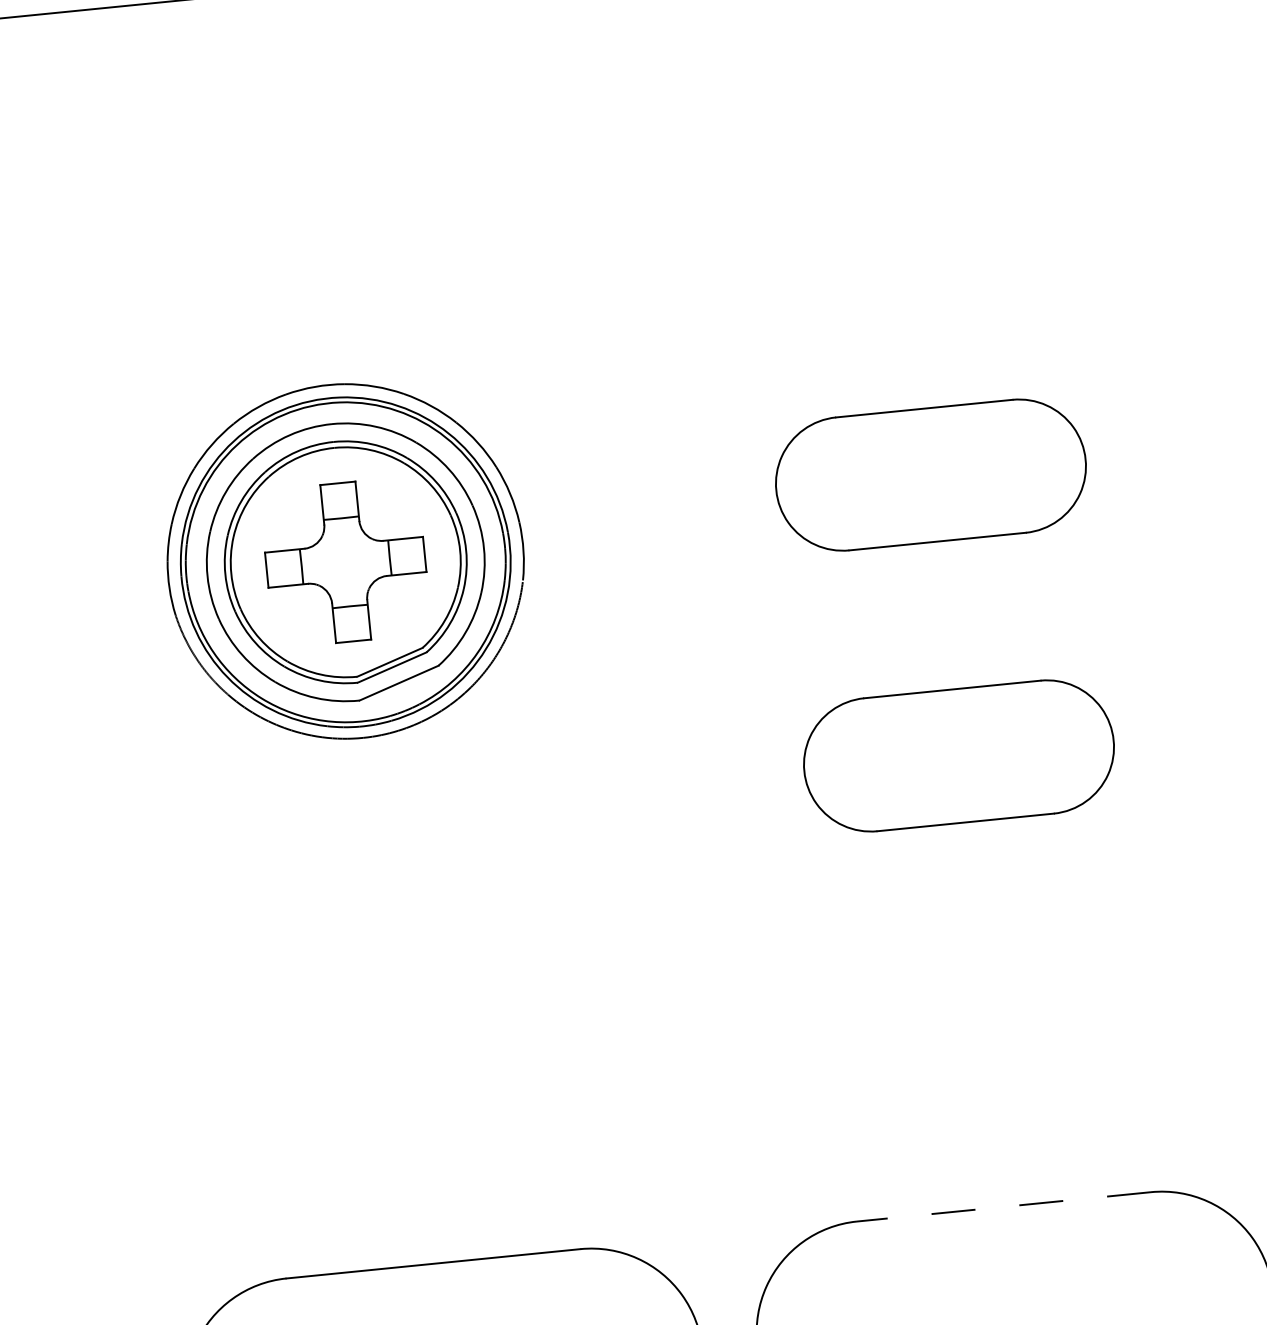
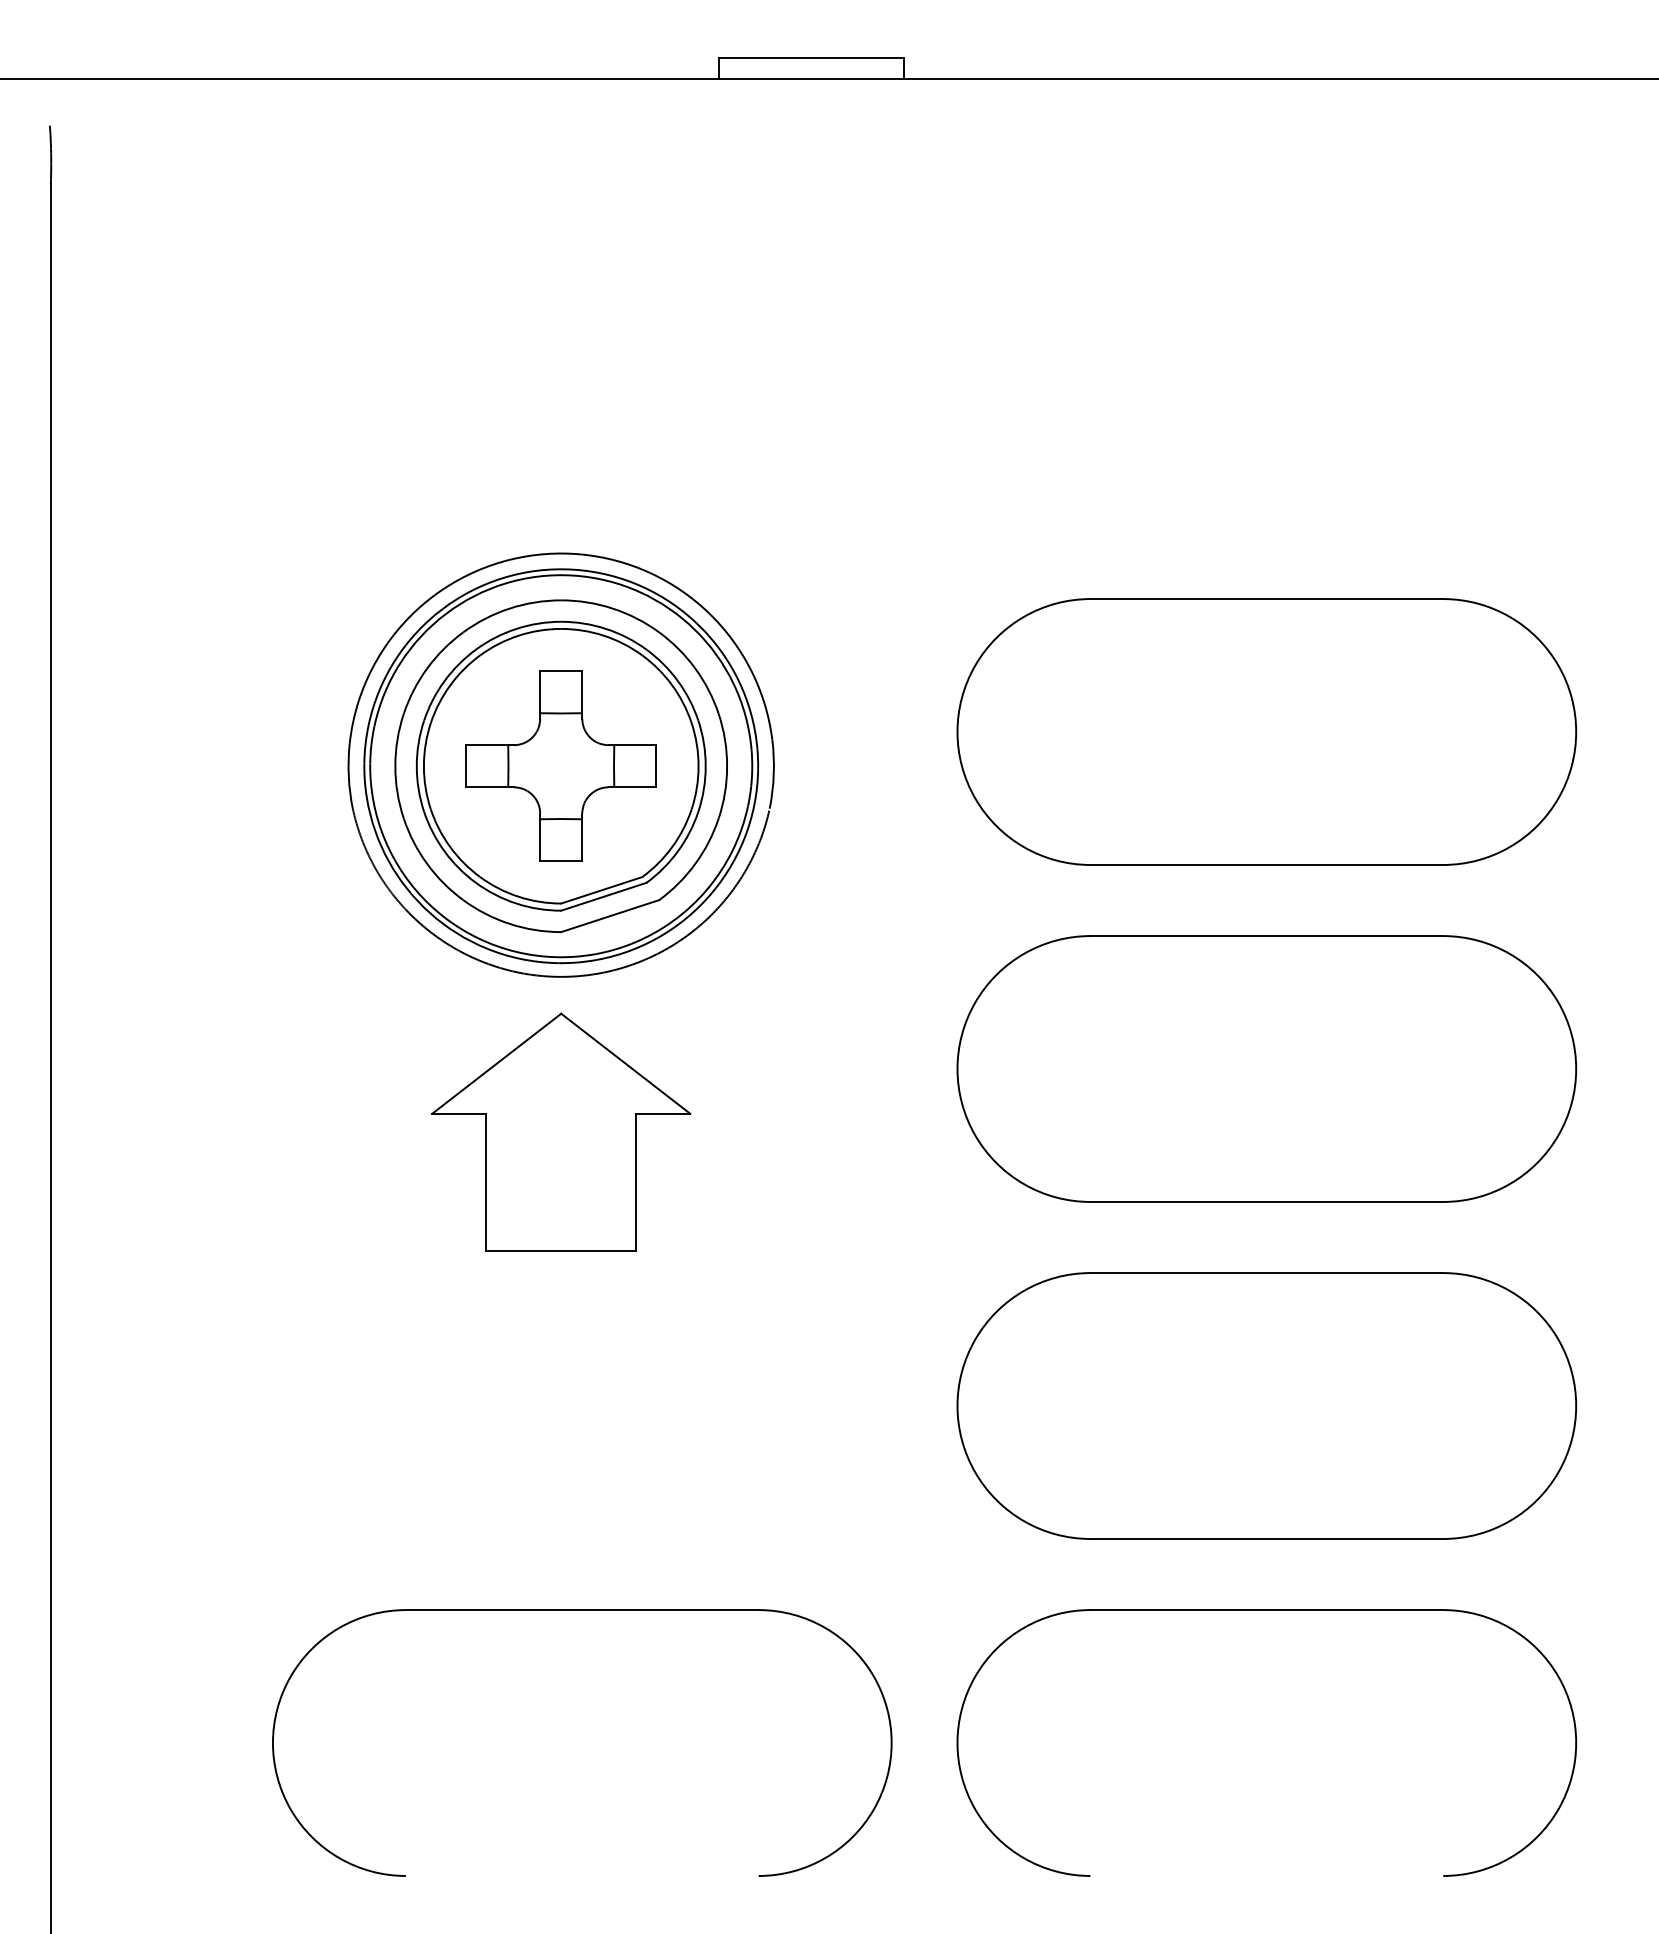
part: (930, 474) -> (1266, 731), size x1.67
part: (958, 755) -> (1266, 1068), size x1.67
part: (376, 866) -> (561, 1131), added
part: (986, 1036) -> (1266, 1405), added
line: (1003, 1207) -> (1266, 1610), dashed -> solid

